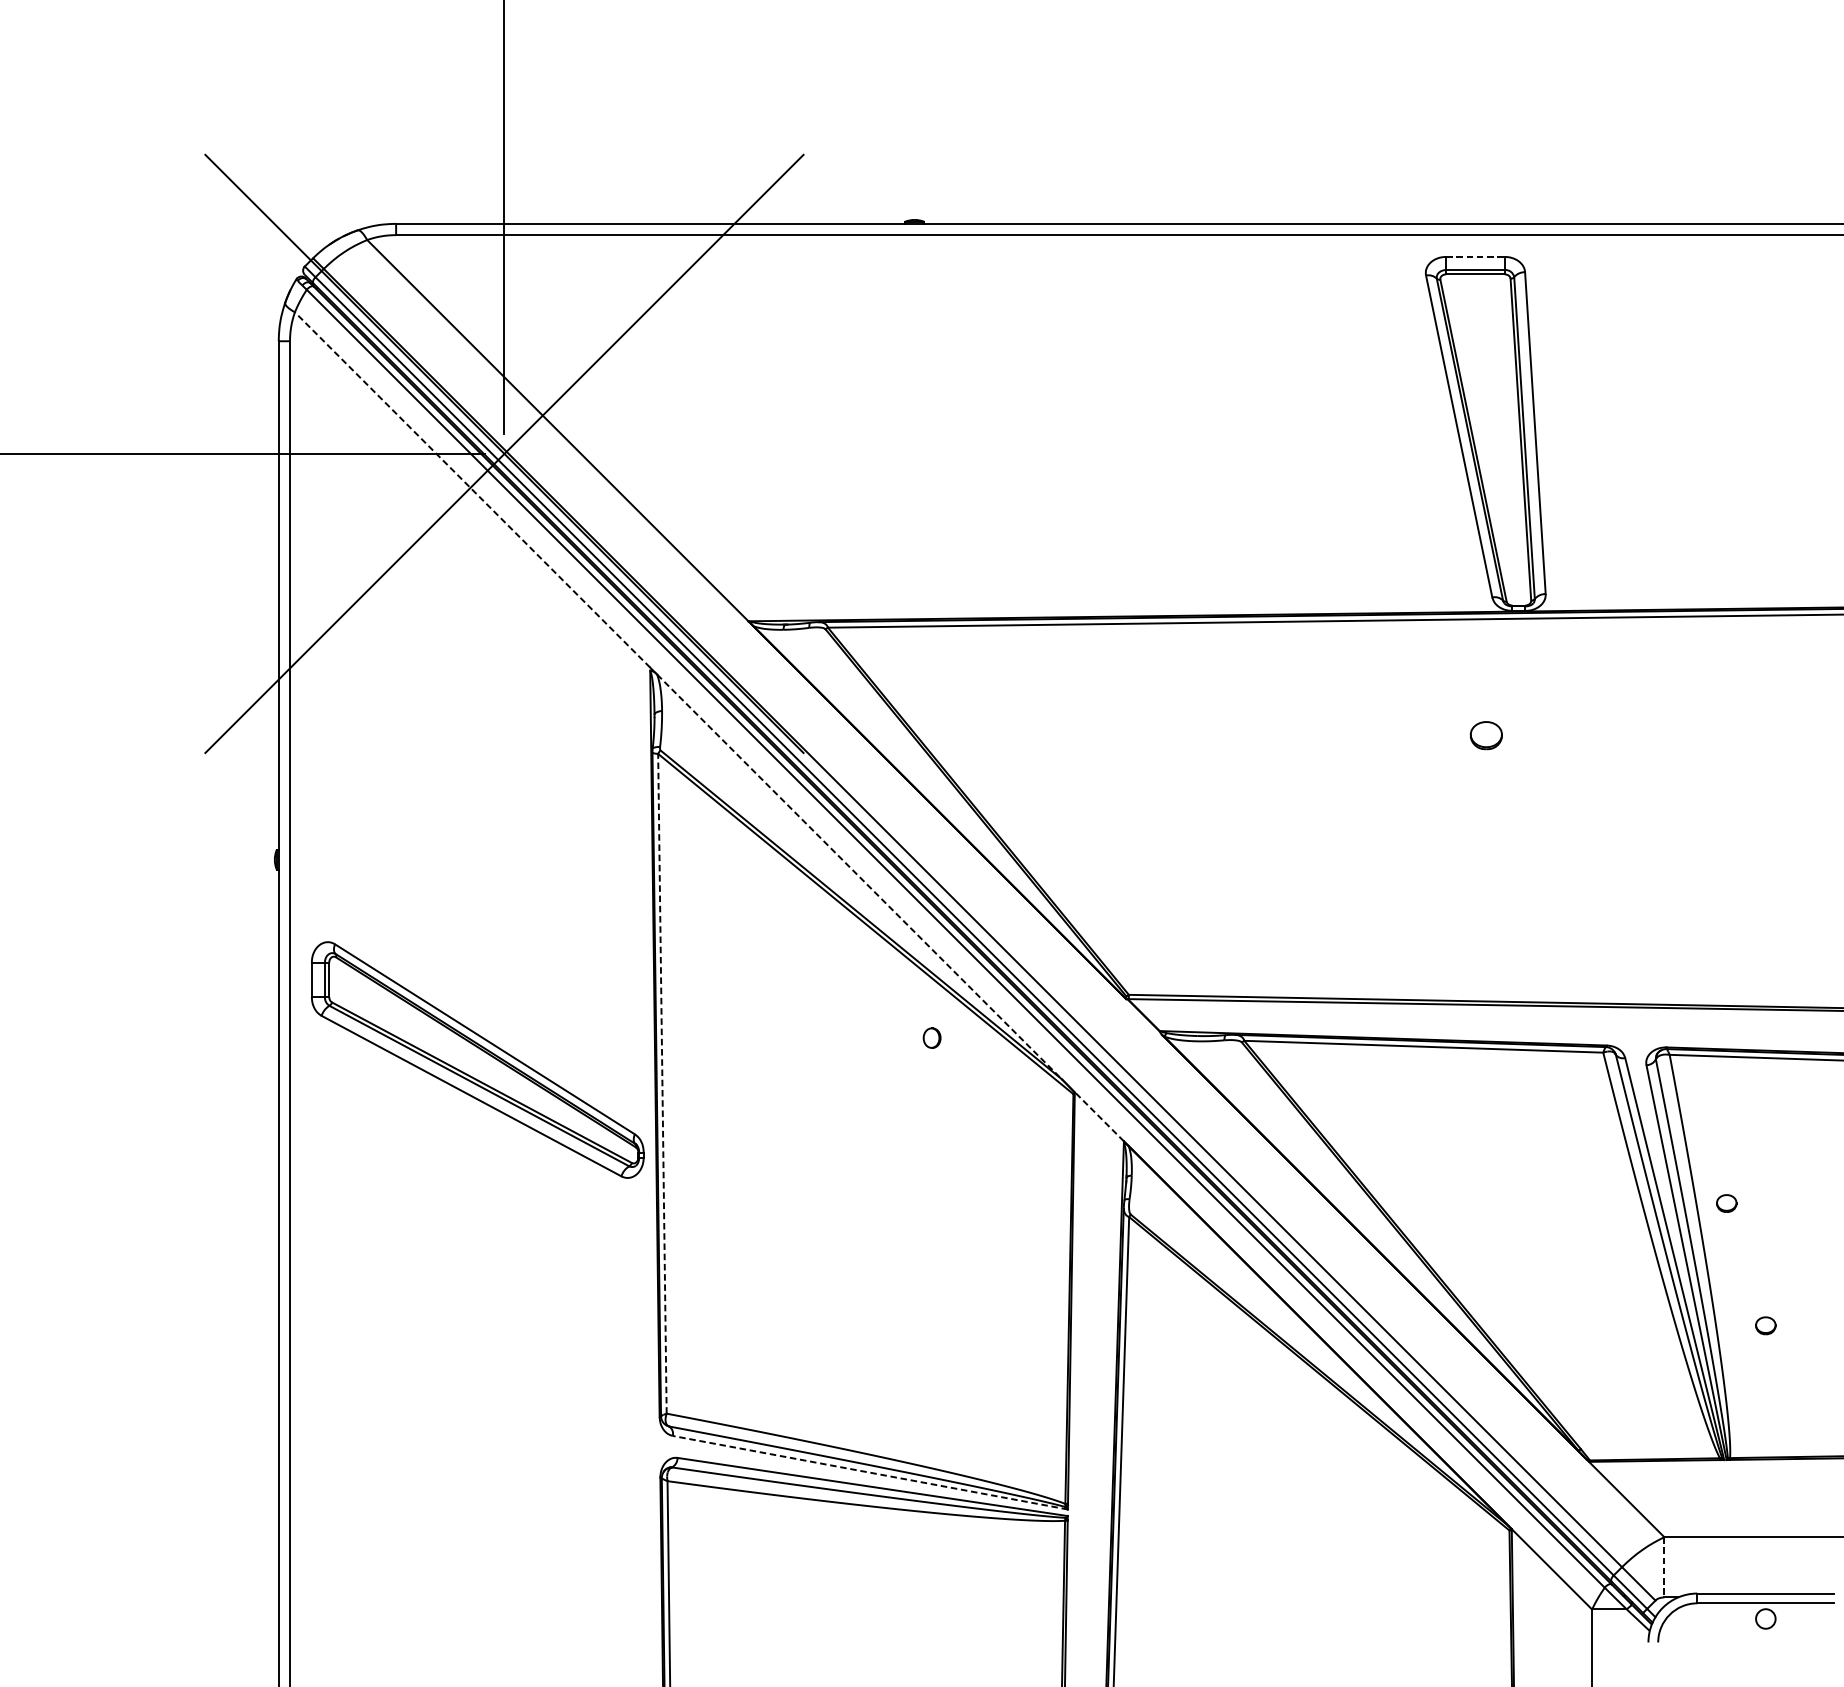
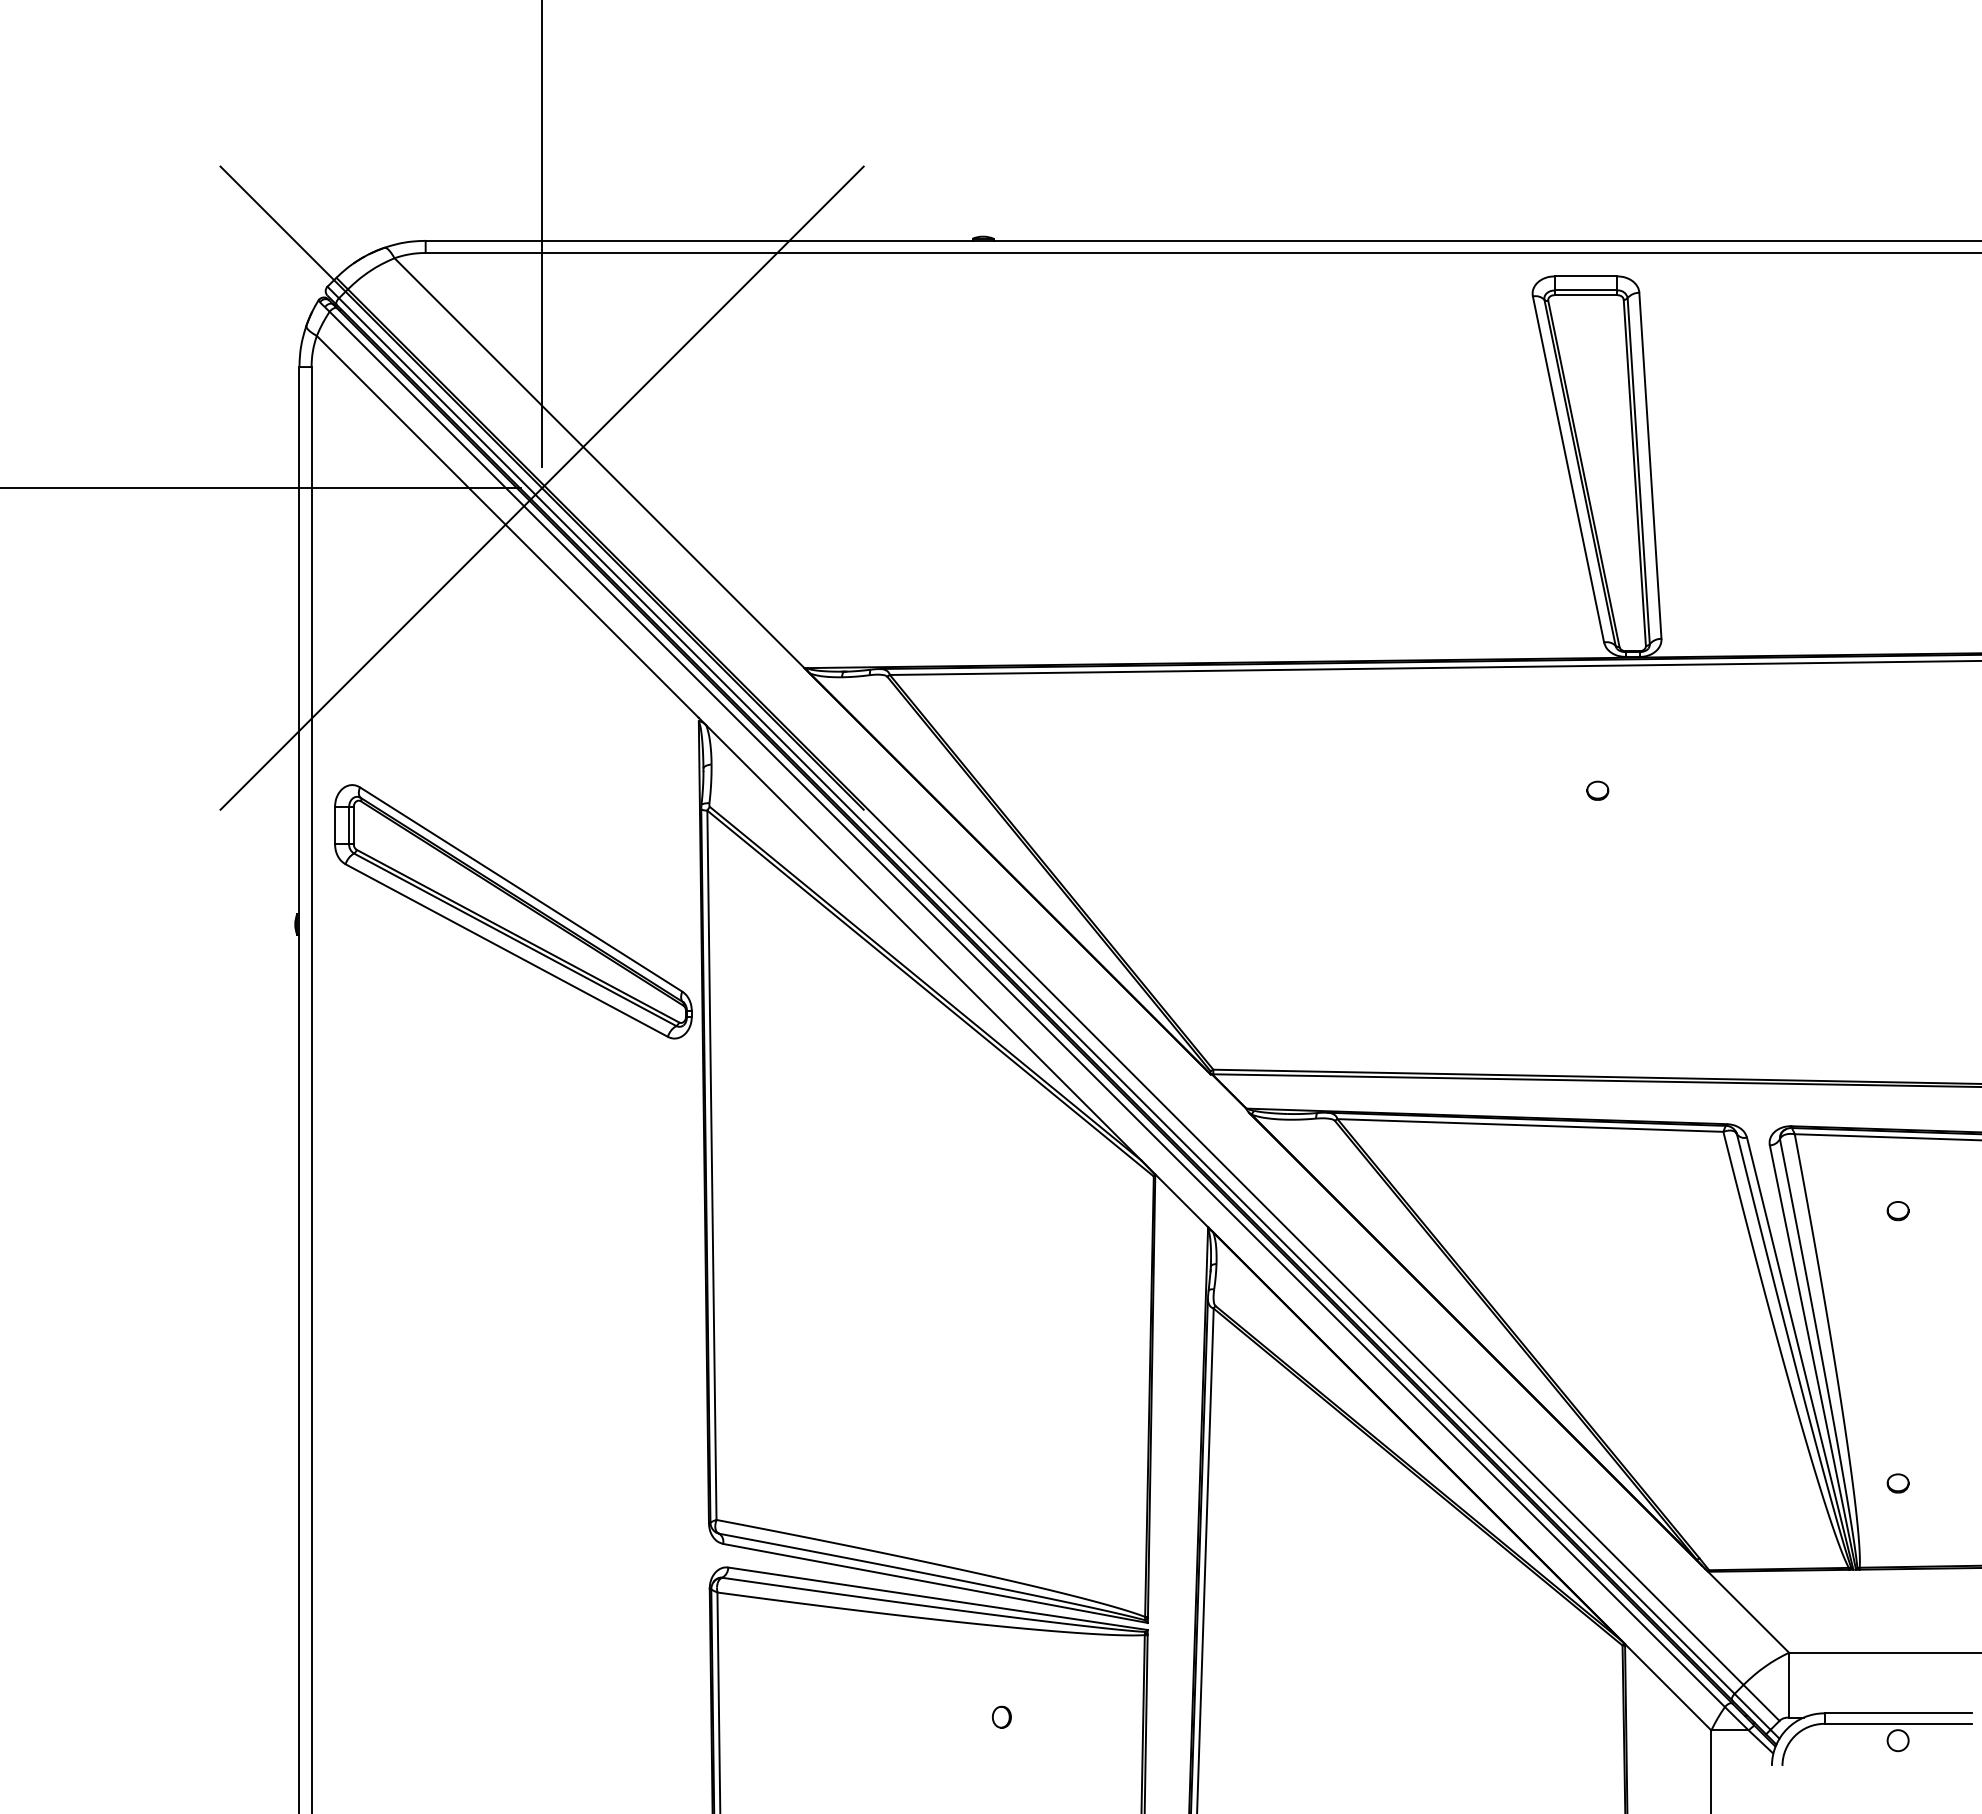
line: (1475, 257) -> (1586, 276), dashed -> solid
line: (472, 489) -> (507, 526), dashed -> solid
part: (1486, 735) -> (1597, 790), size x0.62
line: (859, 877) -> (923, 943), dashed -> solid
part: (931, 1037) -> (1001, 1716), moved
part: (477, 1059) -> (513, 911), moved
line: (662, 1083) -> (711, 1165), dashed -> solid
line: (1099, 1116) -> (1181, 1200), dashed -> solid
part: (1726, 1203) -> (1897, 1211), moved
part: (1765, 1325) -> (1897, 1483), moved
line: (870, 1472) -> (935, 1583), dashed -> solid
line: (1664, 1567) -> (1789, 1685), dashed -> solid

